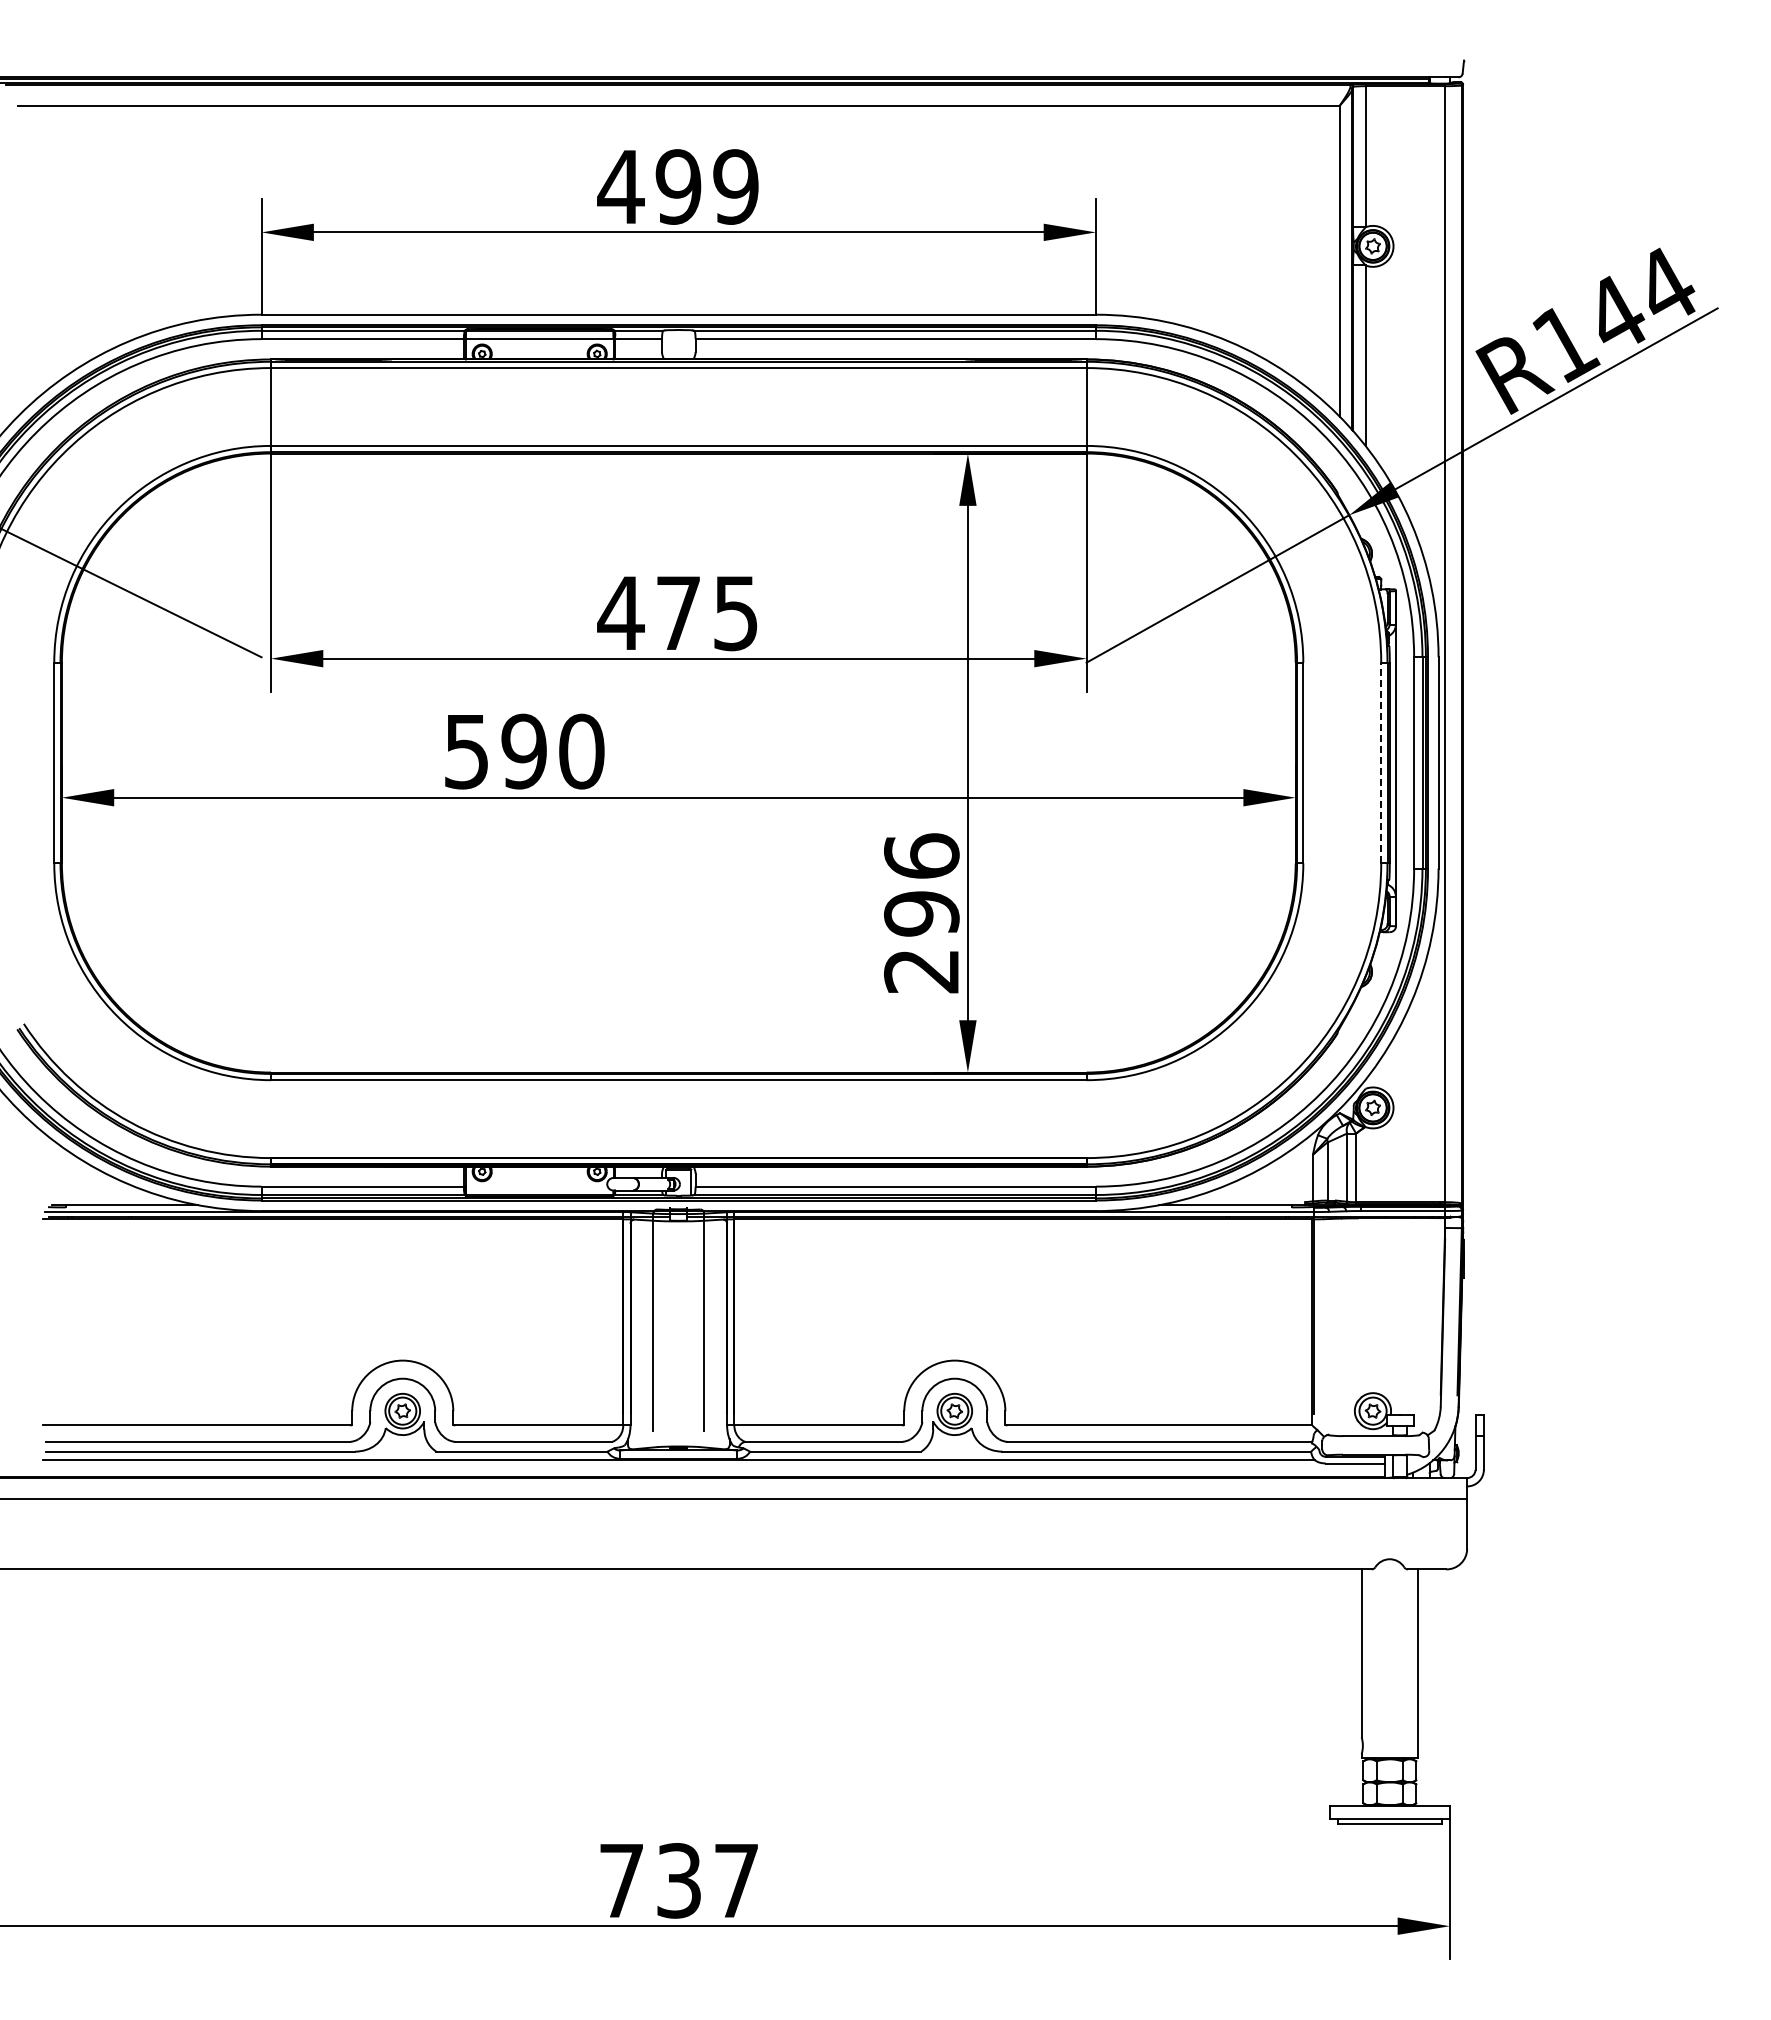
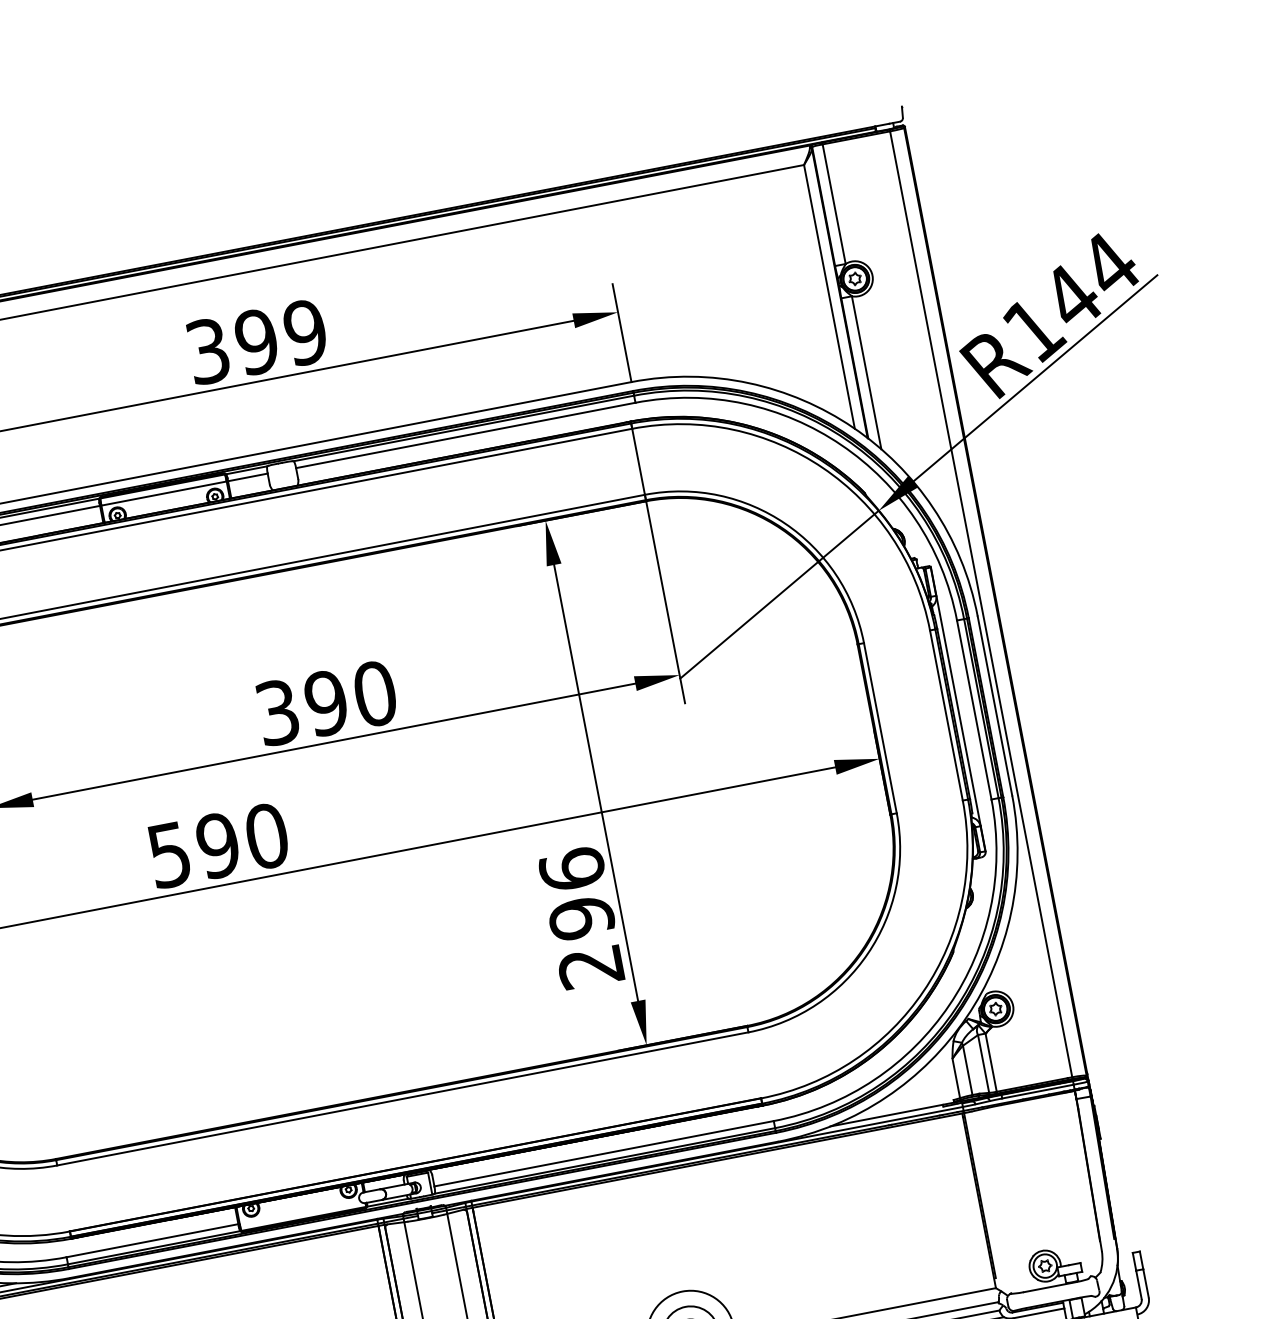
text: (620, 186) -> (207, 351), 499 -> 399
text: (677, 613) -> (325, 703), 475 -> 390
line: (1381, 762) -> (946, 714), dashed -> solid

